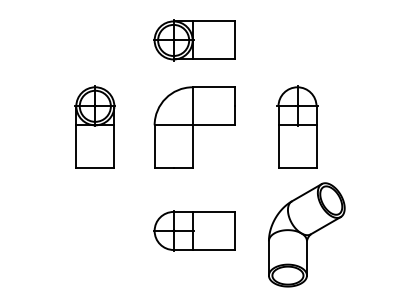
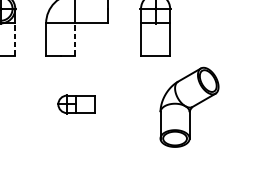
line: (114, 145) -> (15, 38), solid -> dashed
line: (192, 145) -> (75, 38), solid -> dashed
part: (194, 230) -> (76, 104), size x0.6
part: (306, 234) -> (189, 107), moved

